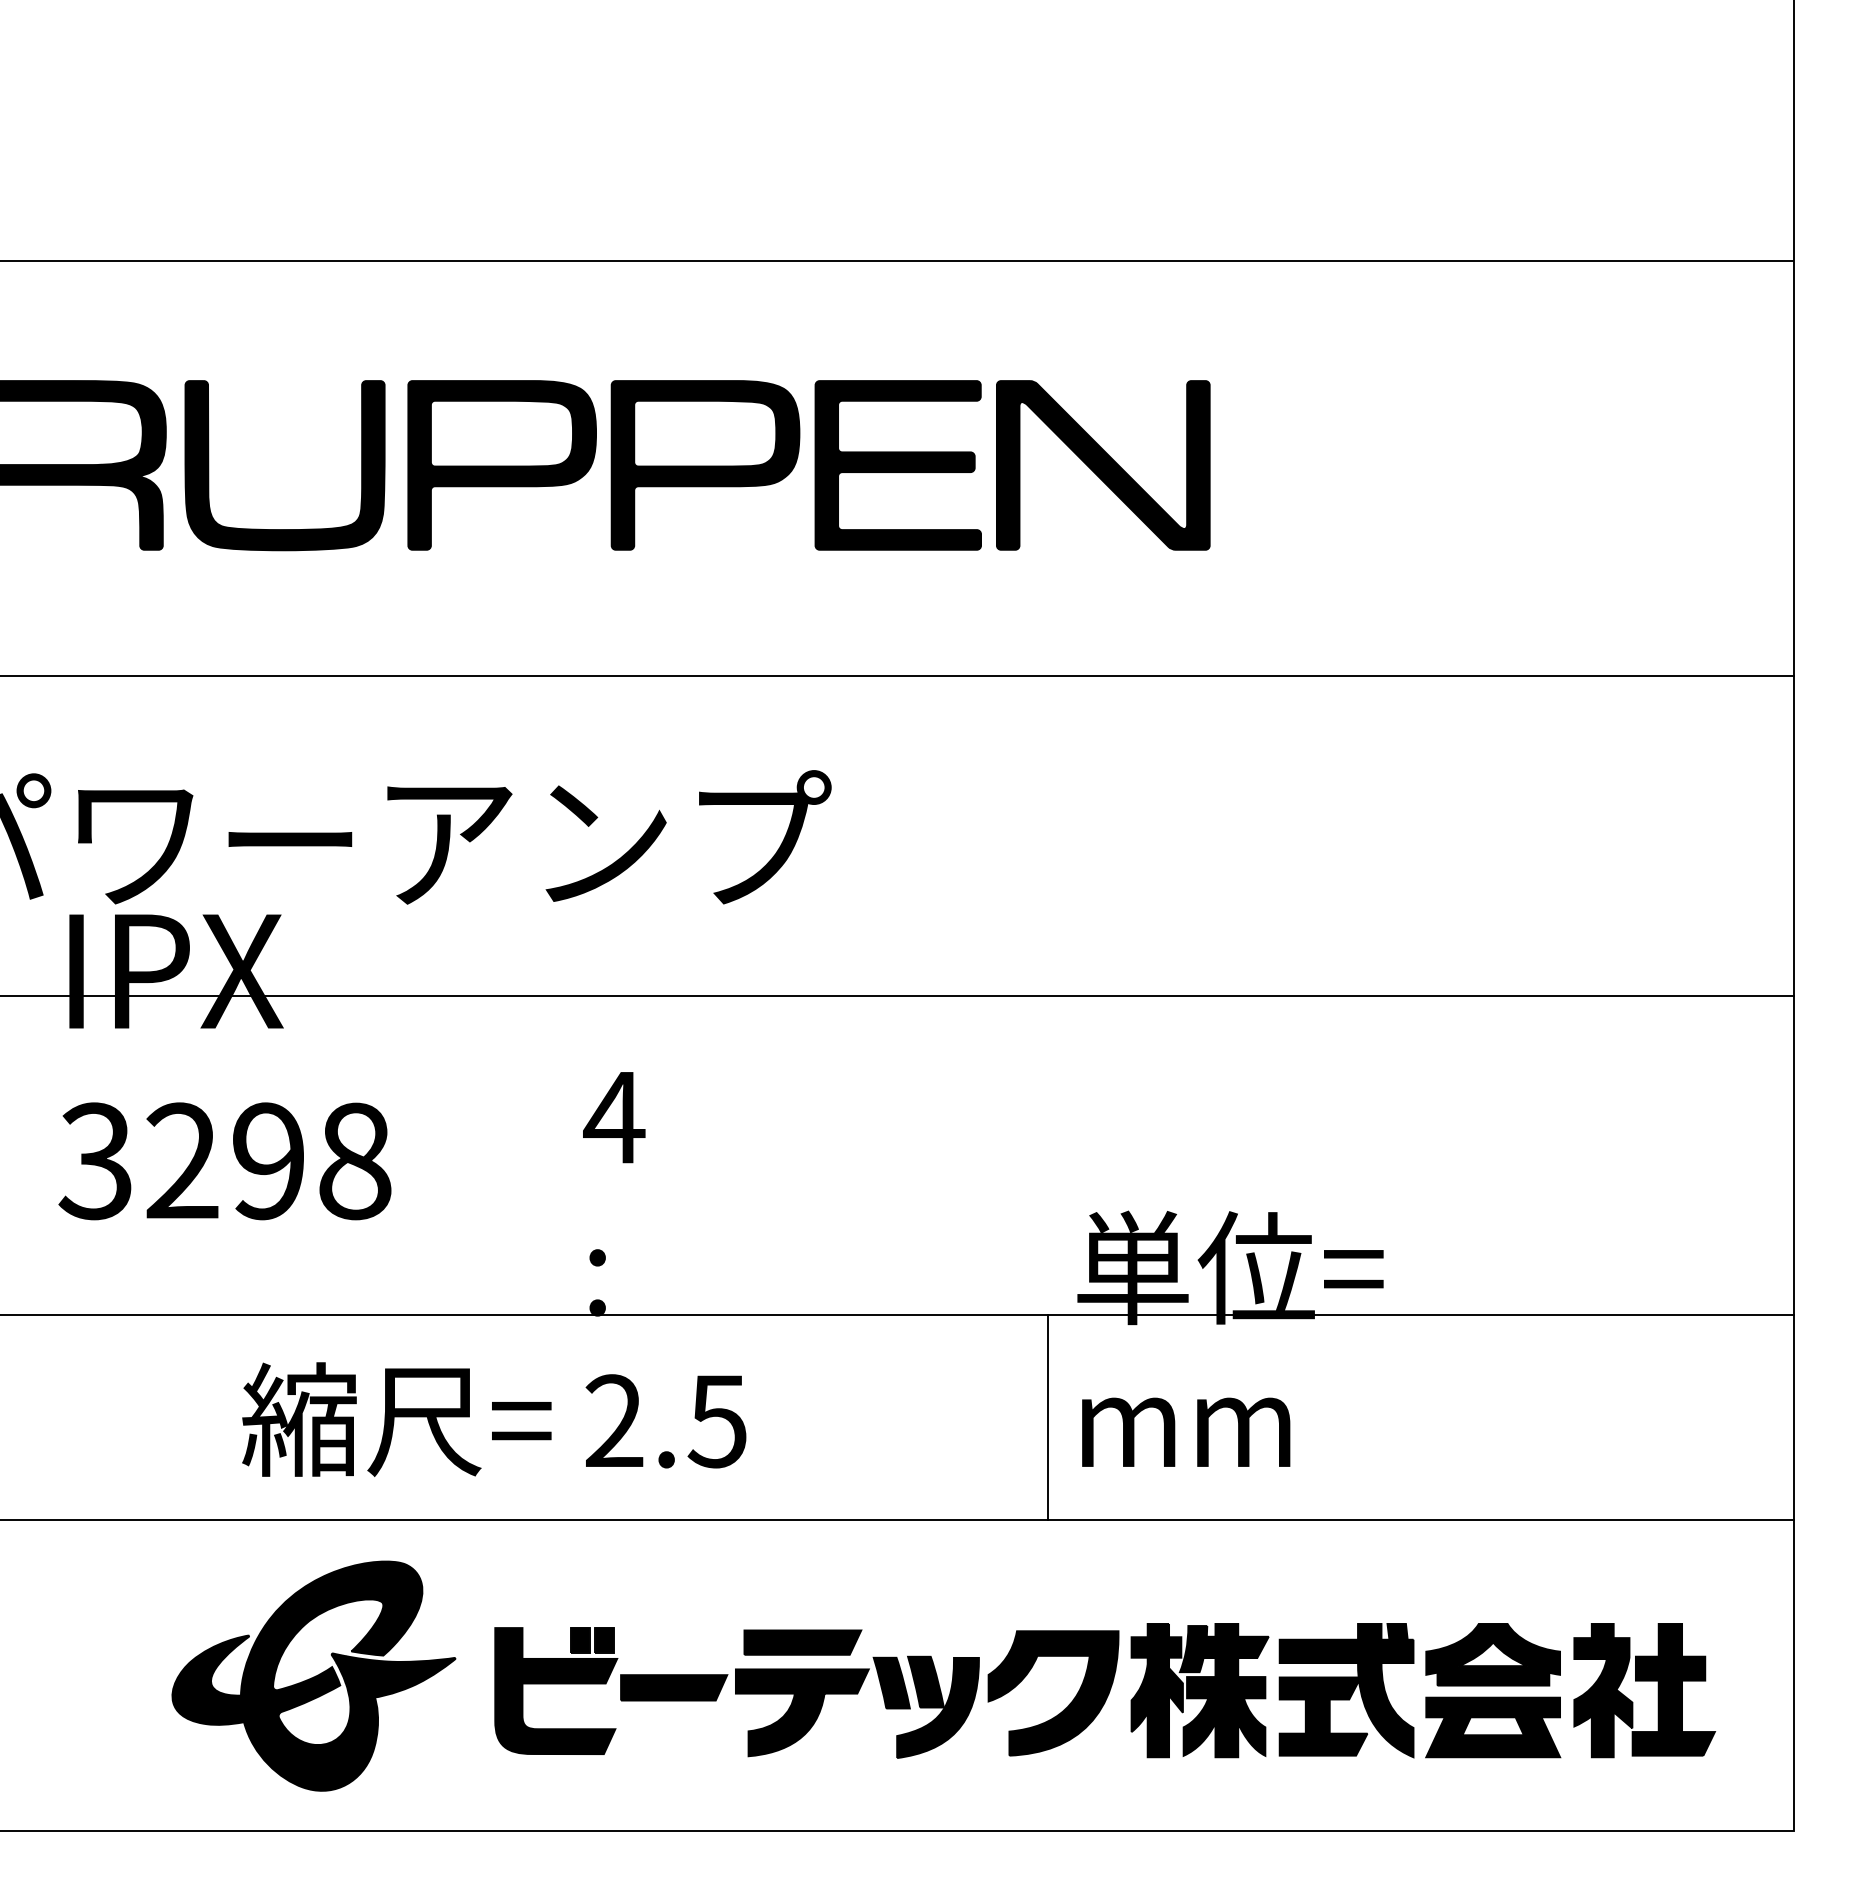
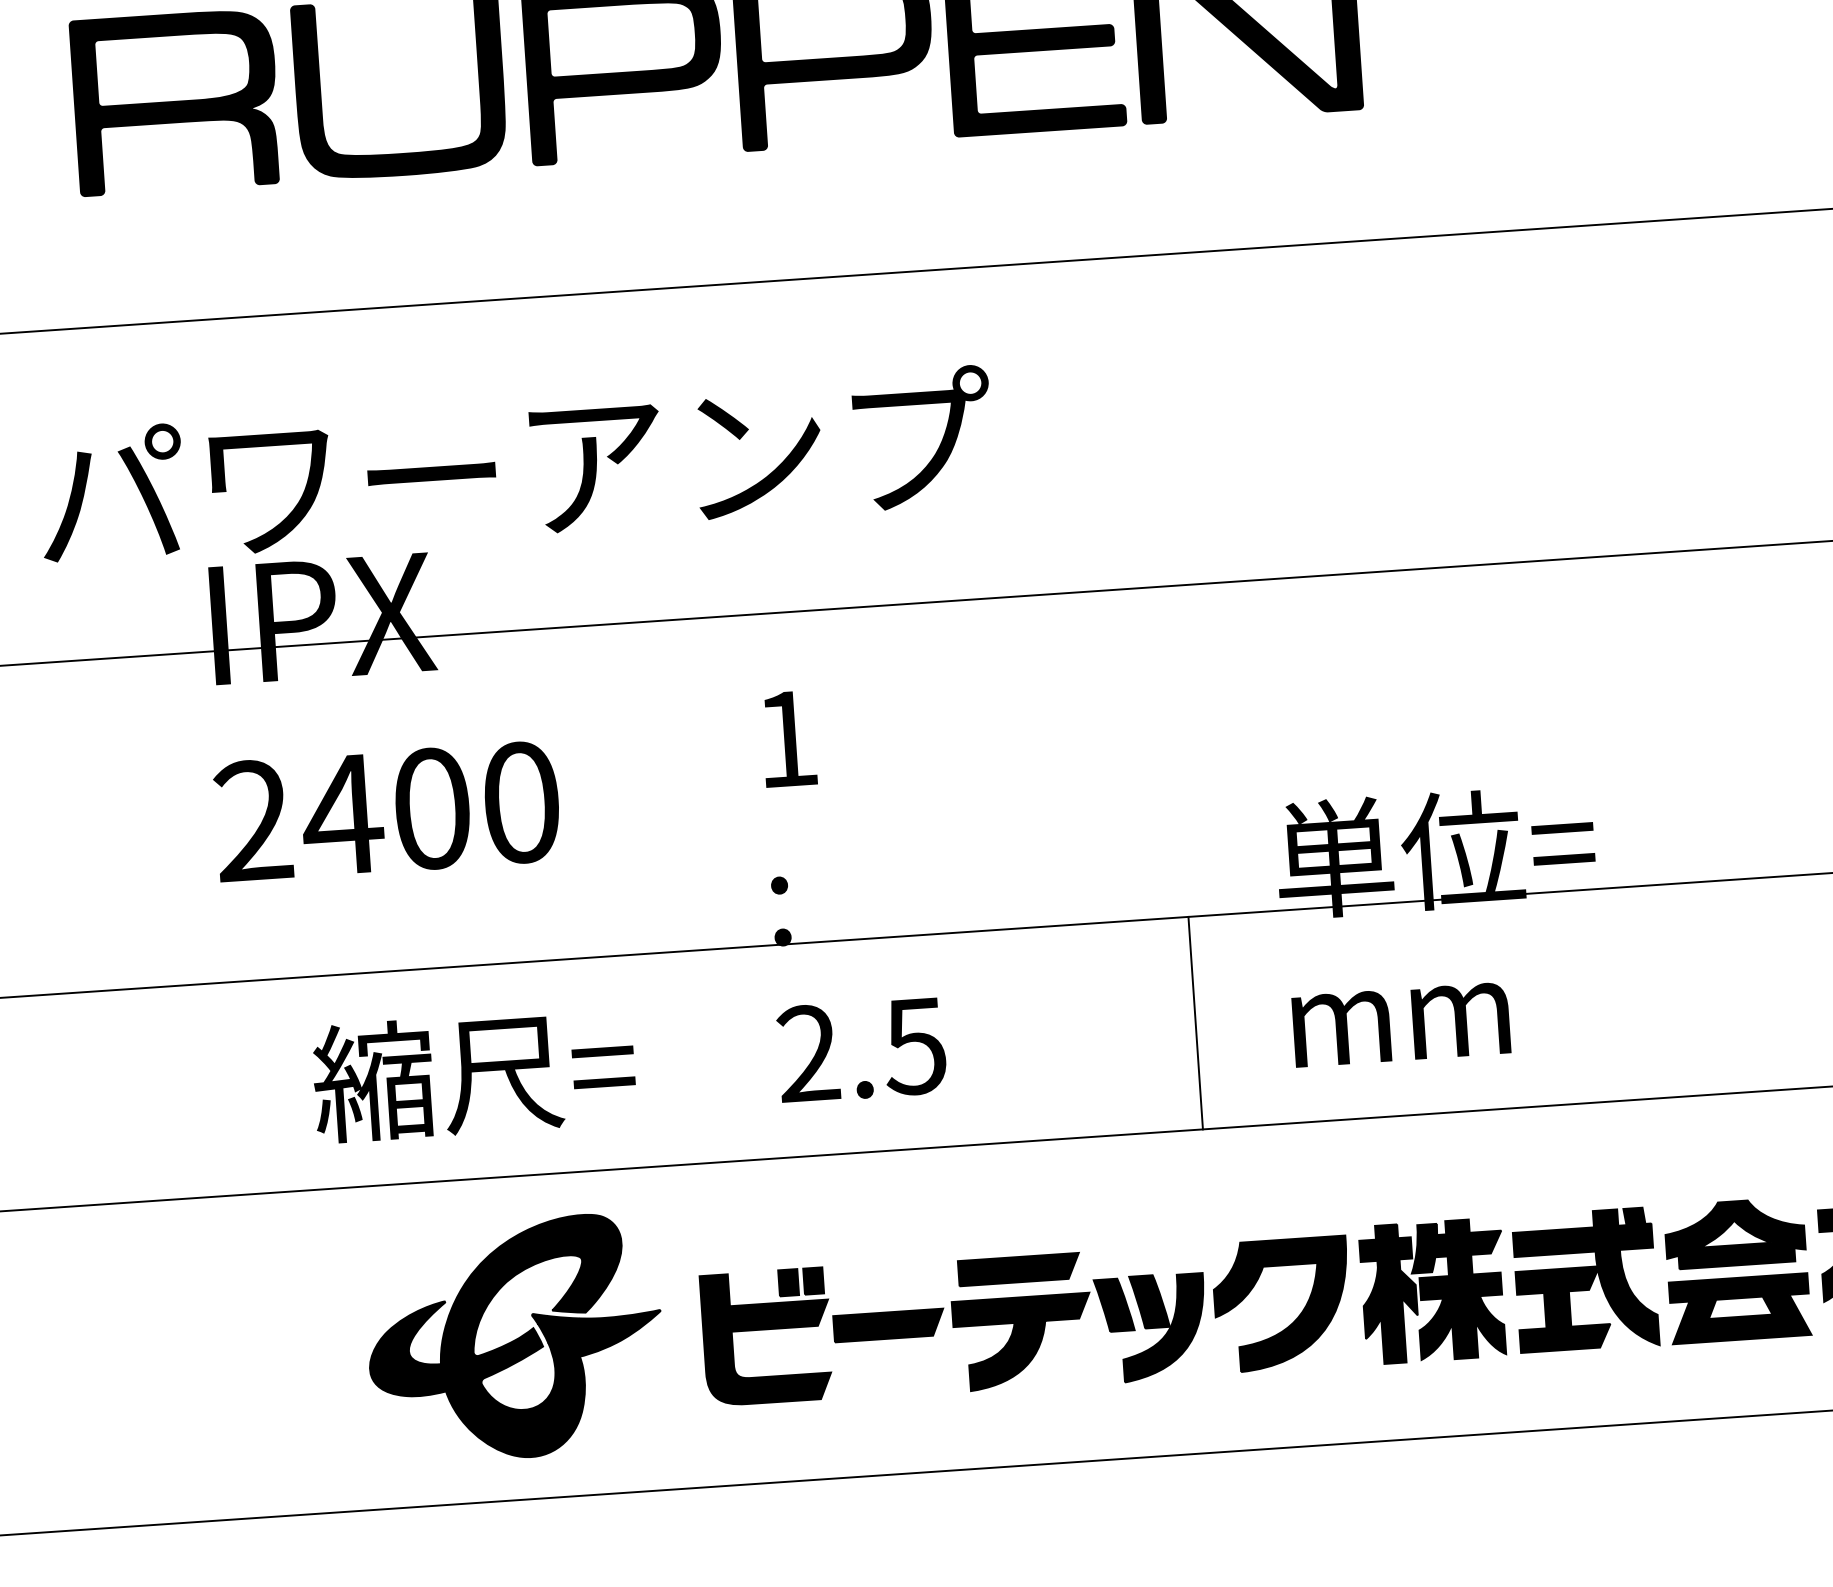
text: (614, 1117) -> (787, 739), 4 -> 1
text: (224, 1161) -> (386, 812), 3298 -> 2400
line: (1047, 1416) -> (1195, 1022), moved
text: (396, 1419) -> (473, 1074), moved

